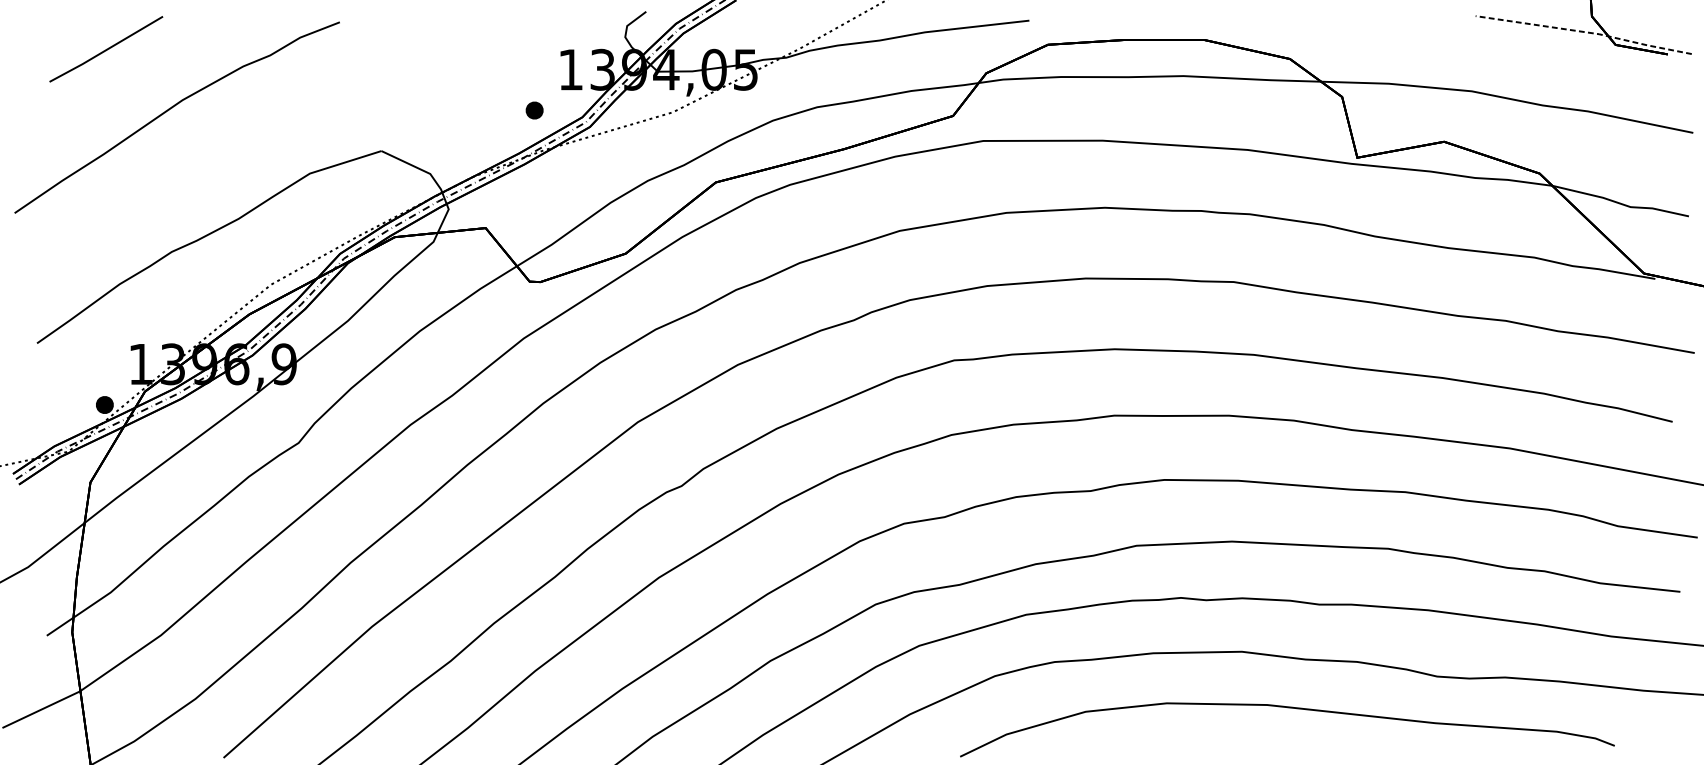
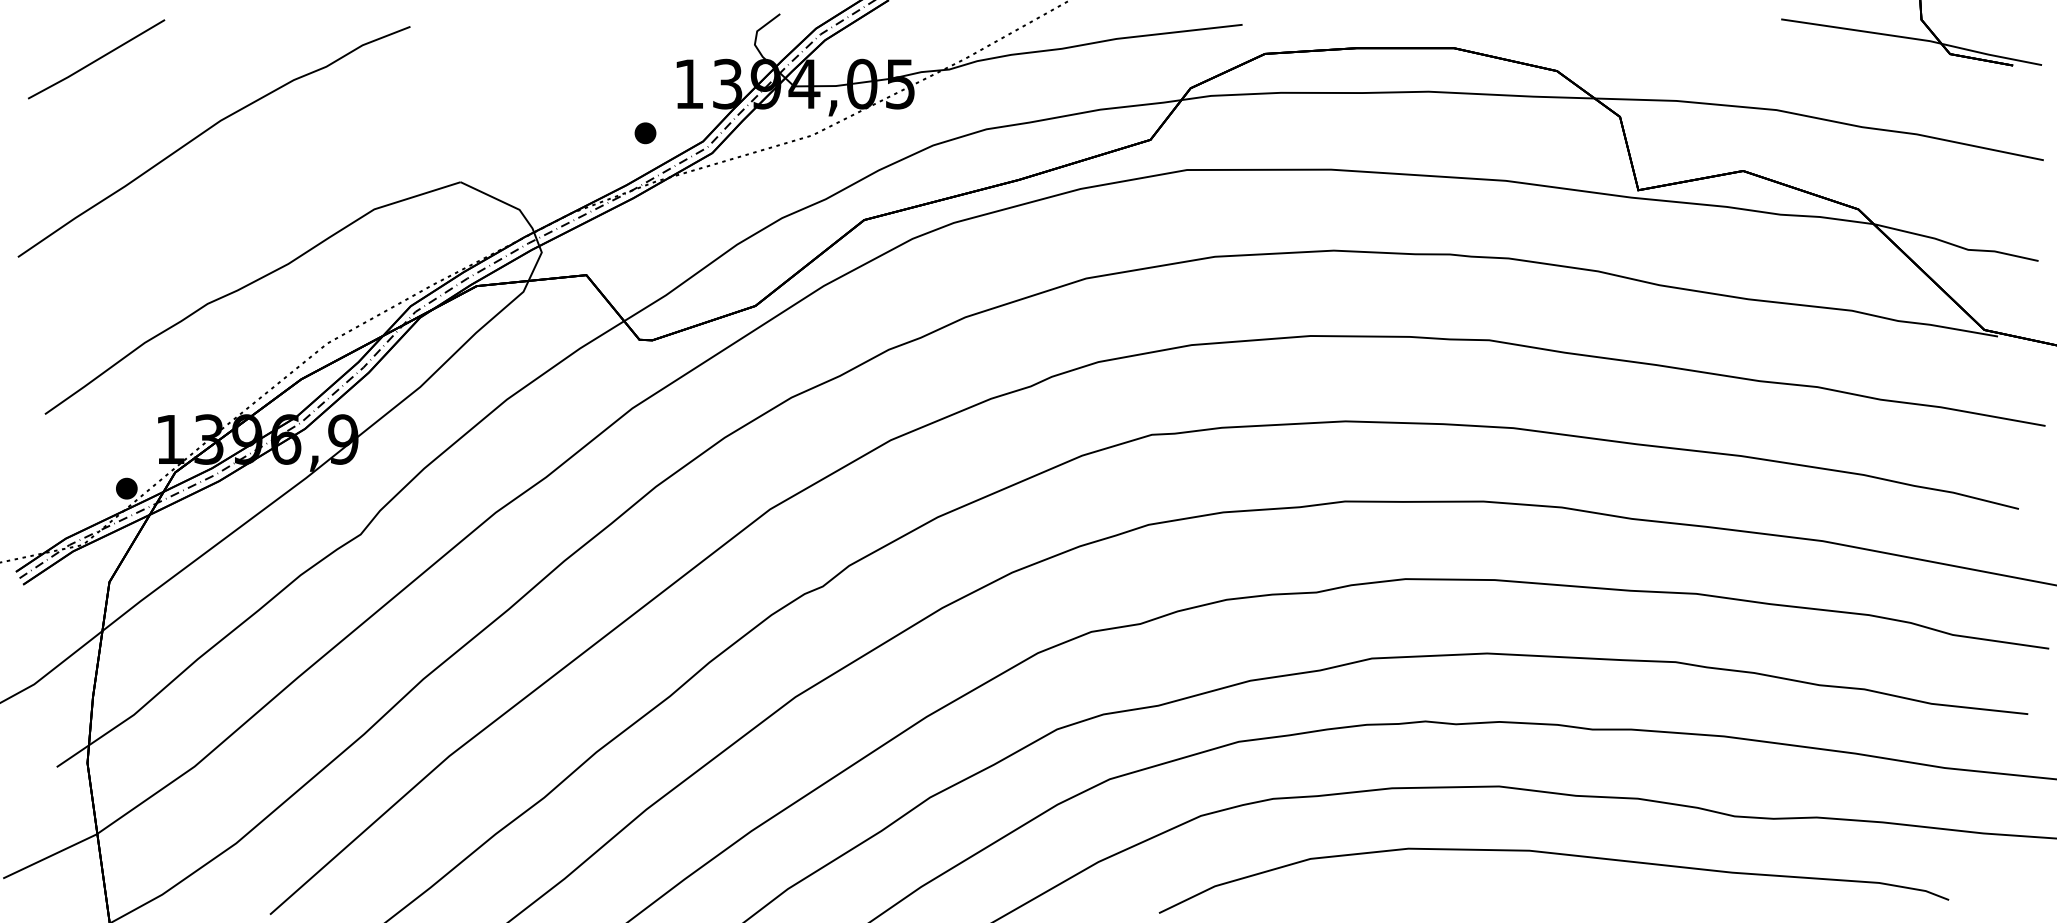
line: (1585, 32) -> (1913, 38), dashed -> solid
line: (106, 49) -> (96, 59), moved

